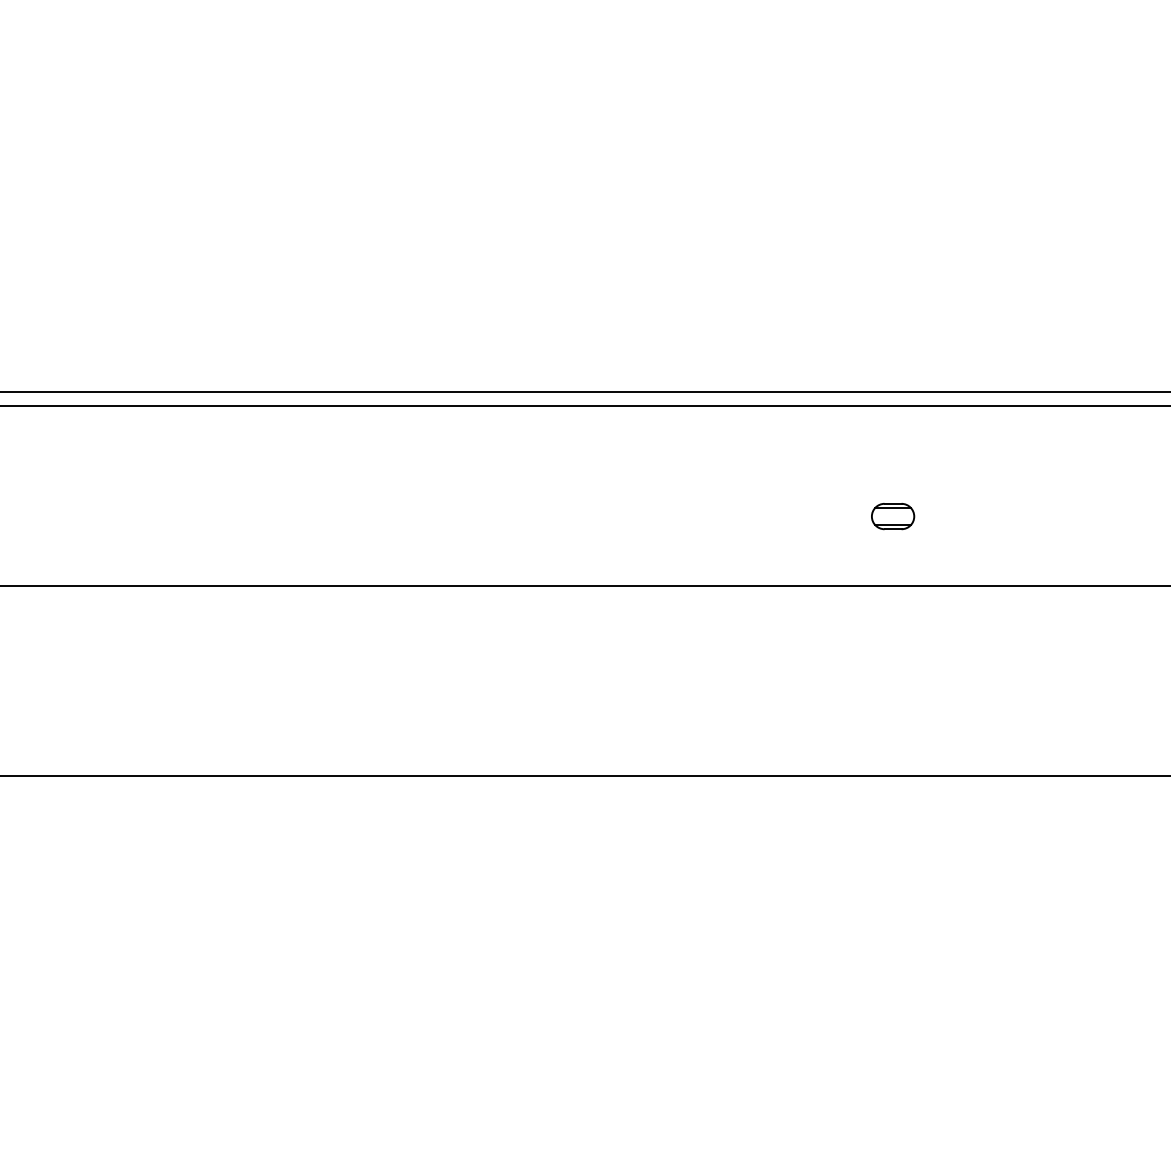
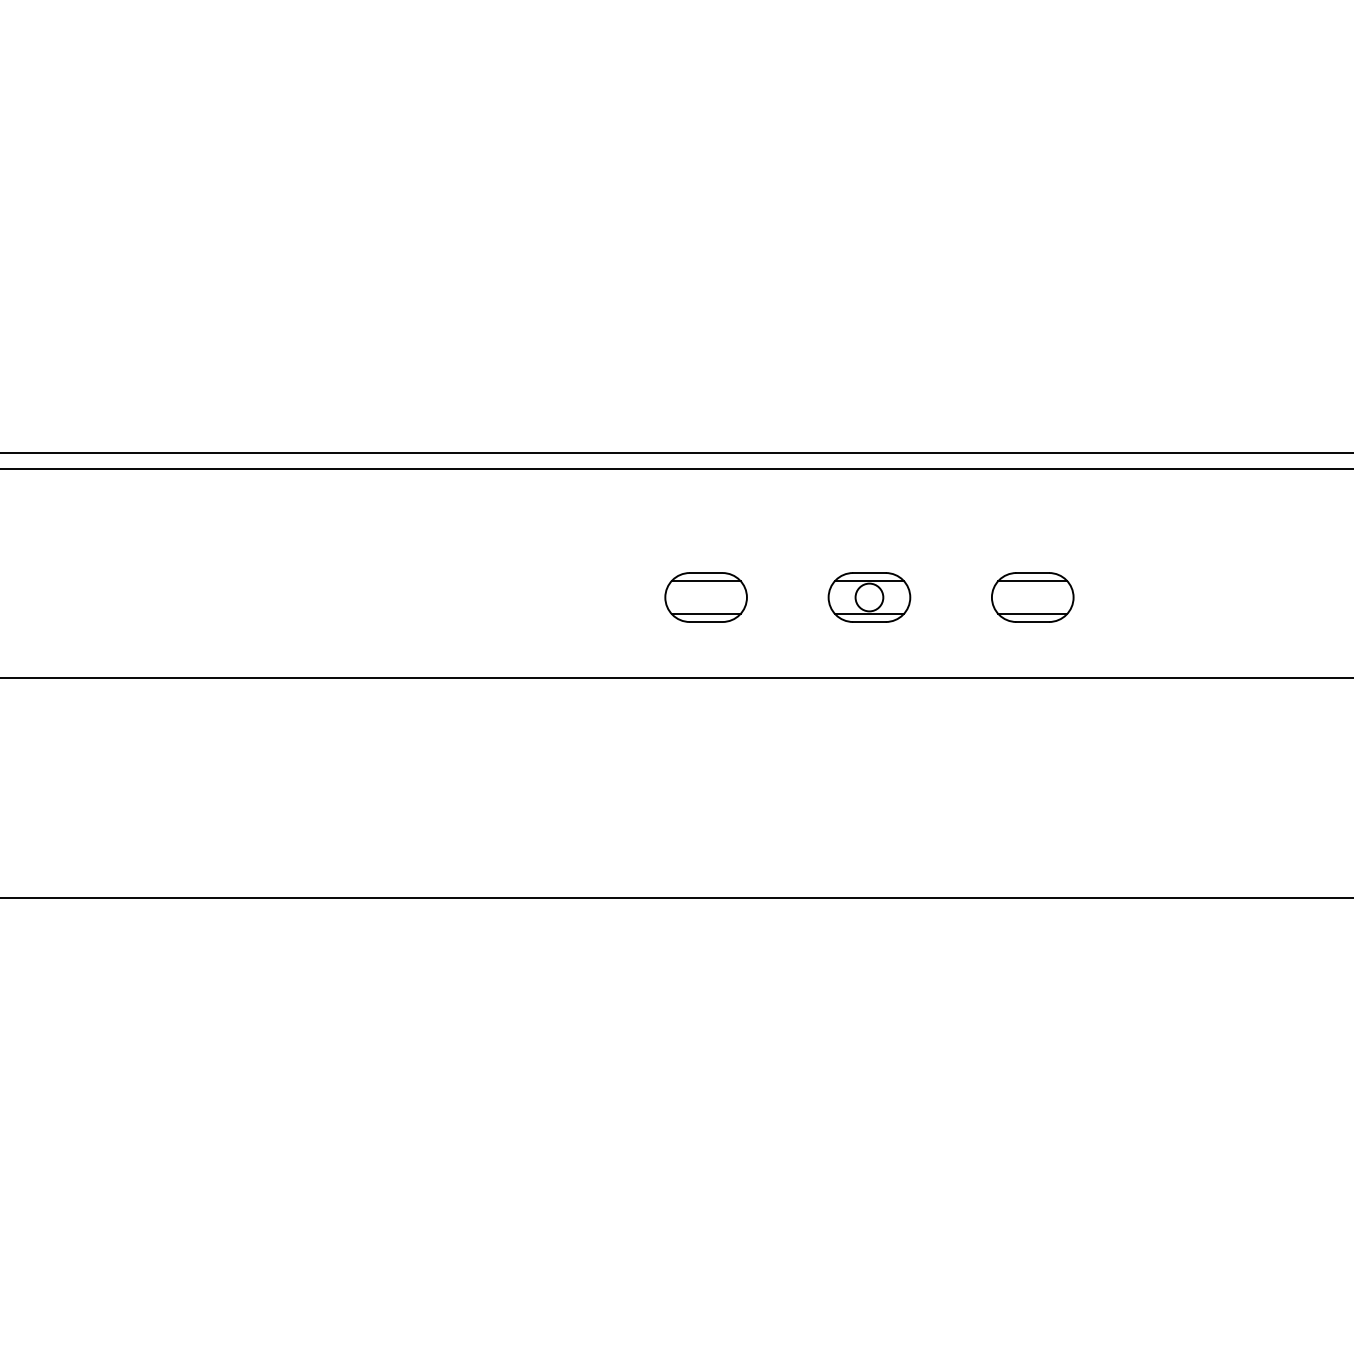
part: (610, 516) -> (705, 597), added
part: (751, 516) -> (868, 597), added
part: (892, 516) -> (1032, 597), size x1.67

